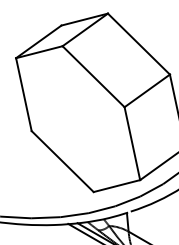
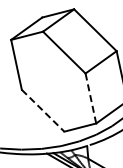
line: (131, 143) -> (90, 98), solid -> dashed
line: (63, 161) -> (43, 110), solid -> dashed

